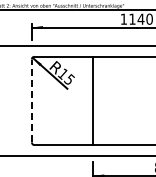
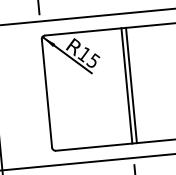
line: (31, 100) -> (46, 92), dashed -> solid
line: (96, 100) -> (131, 84), added

